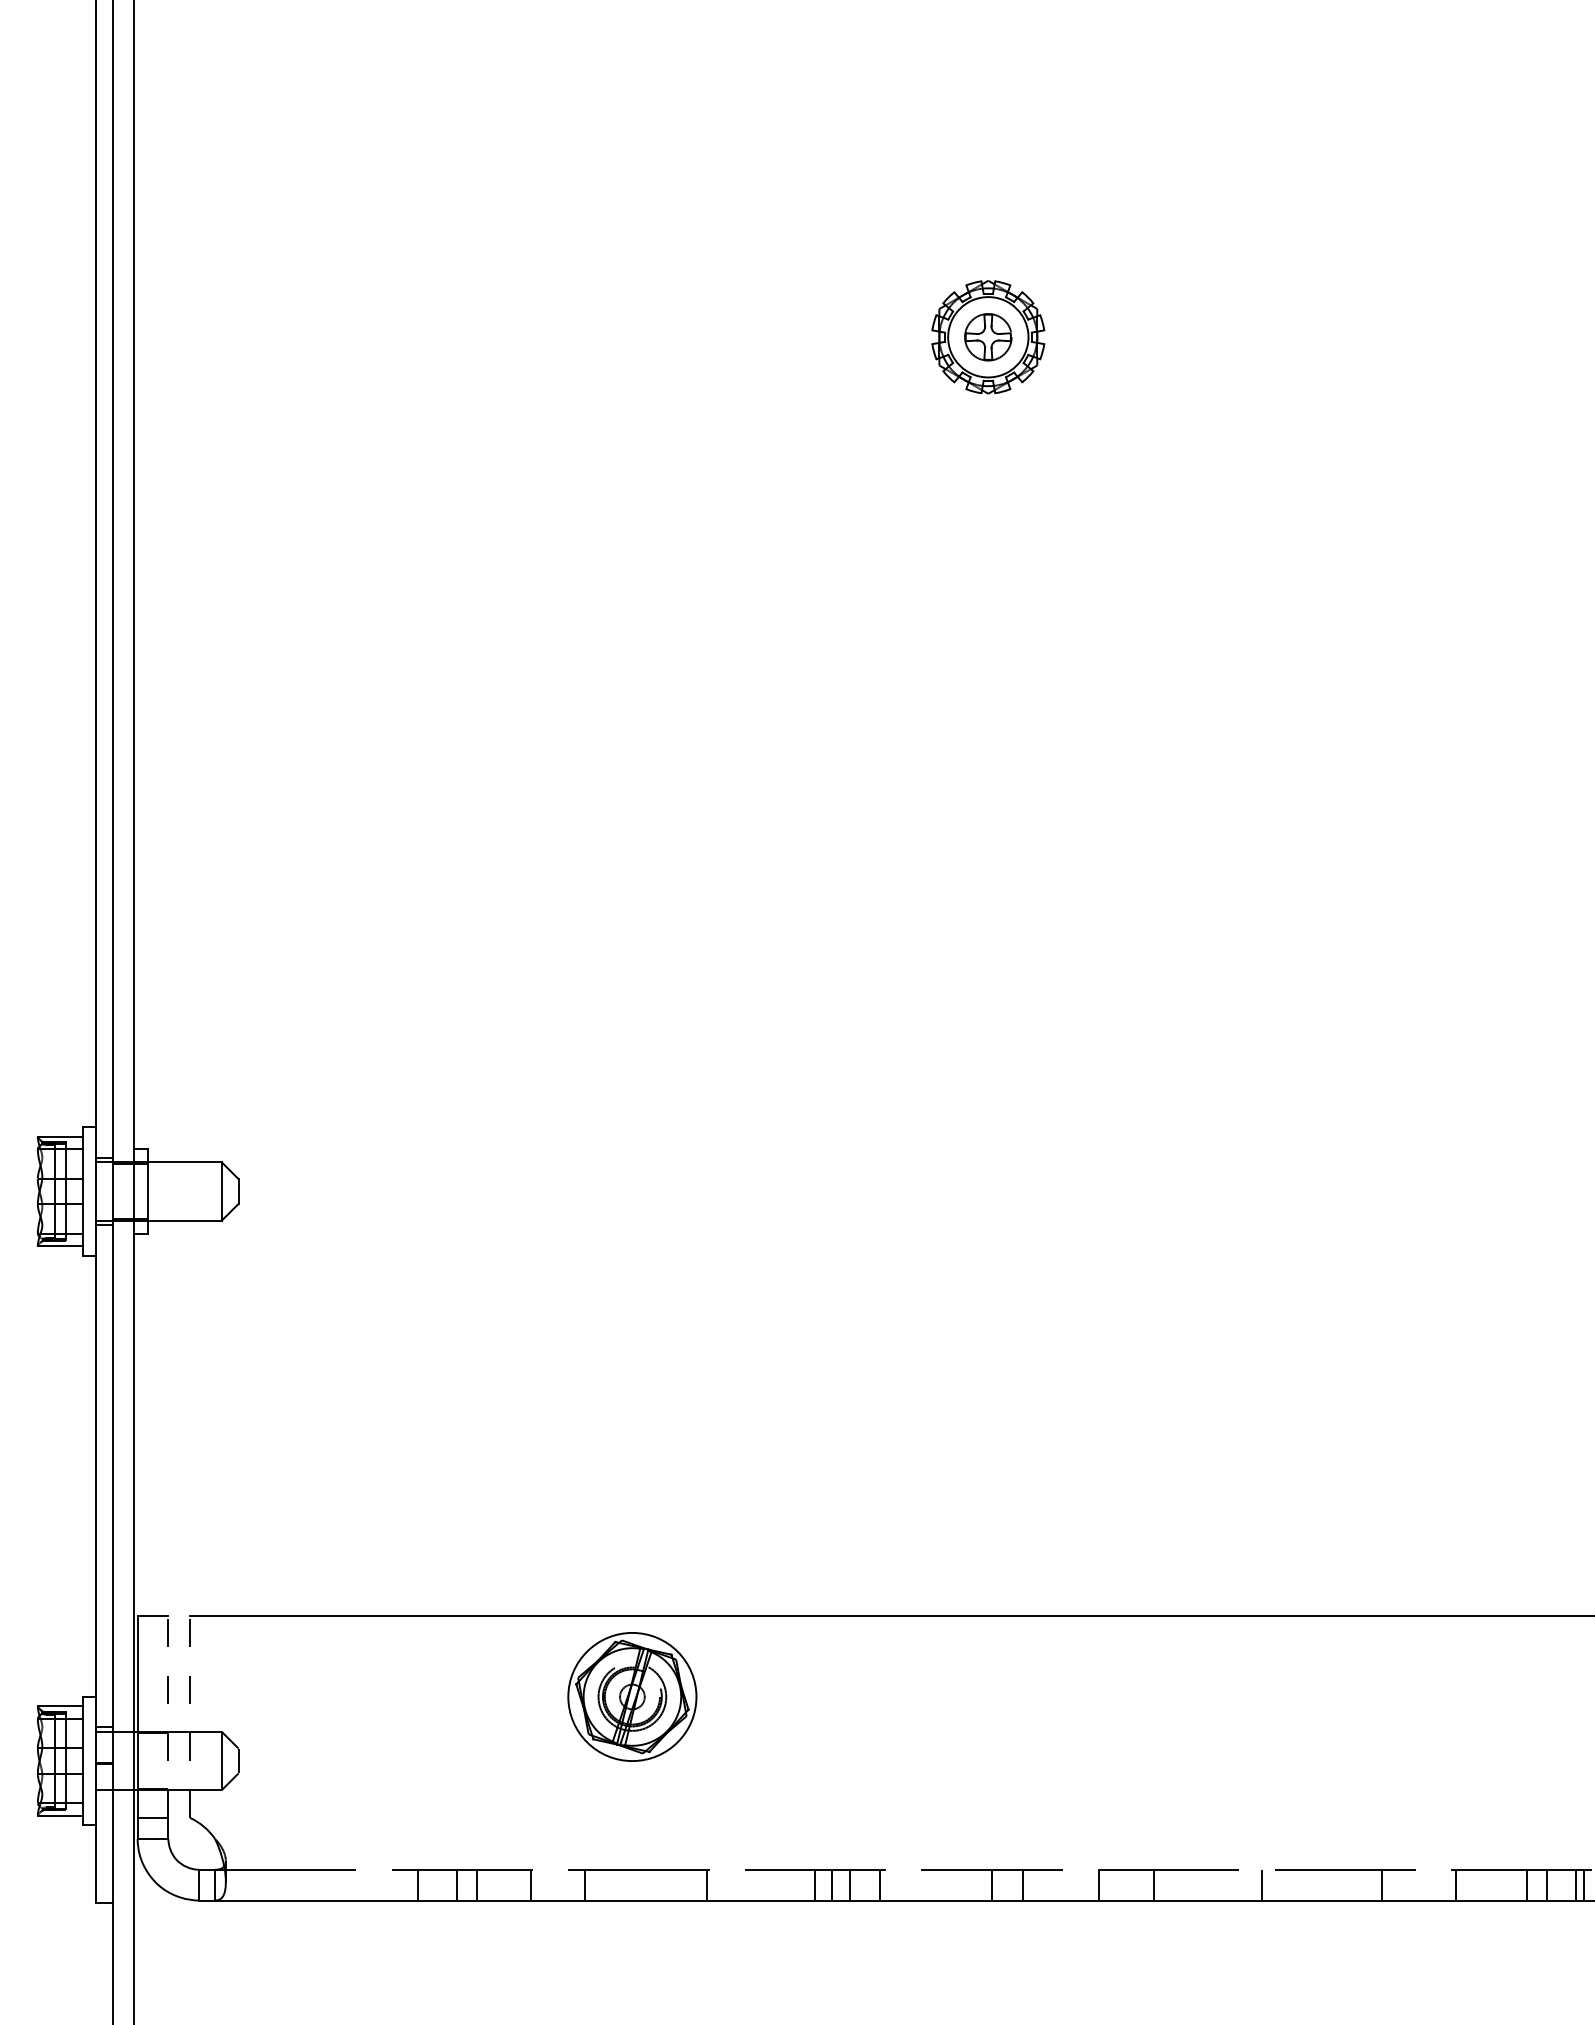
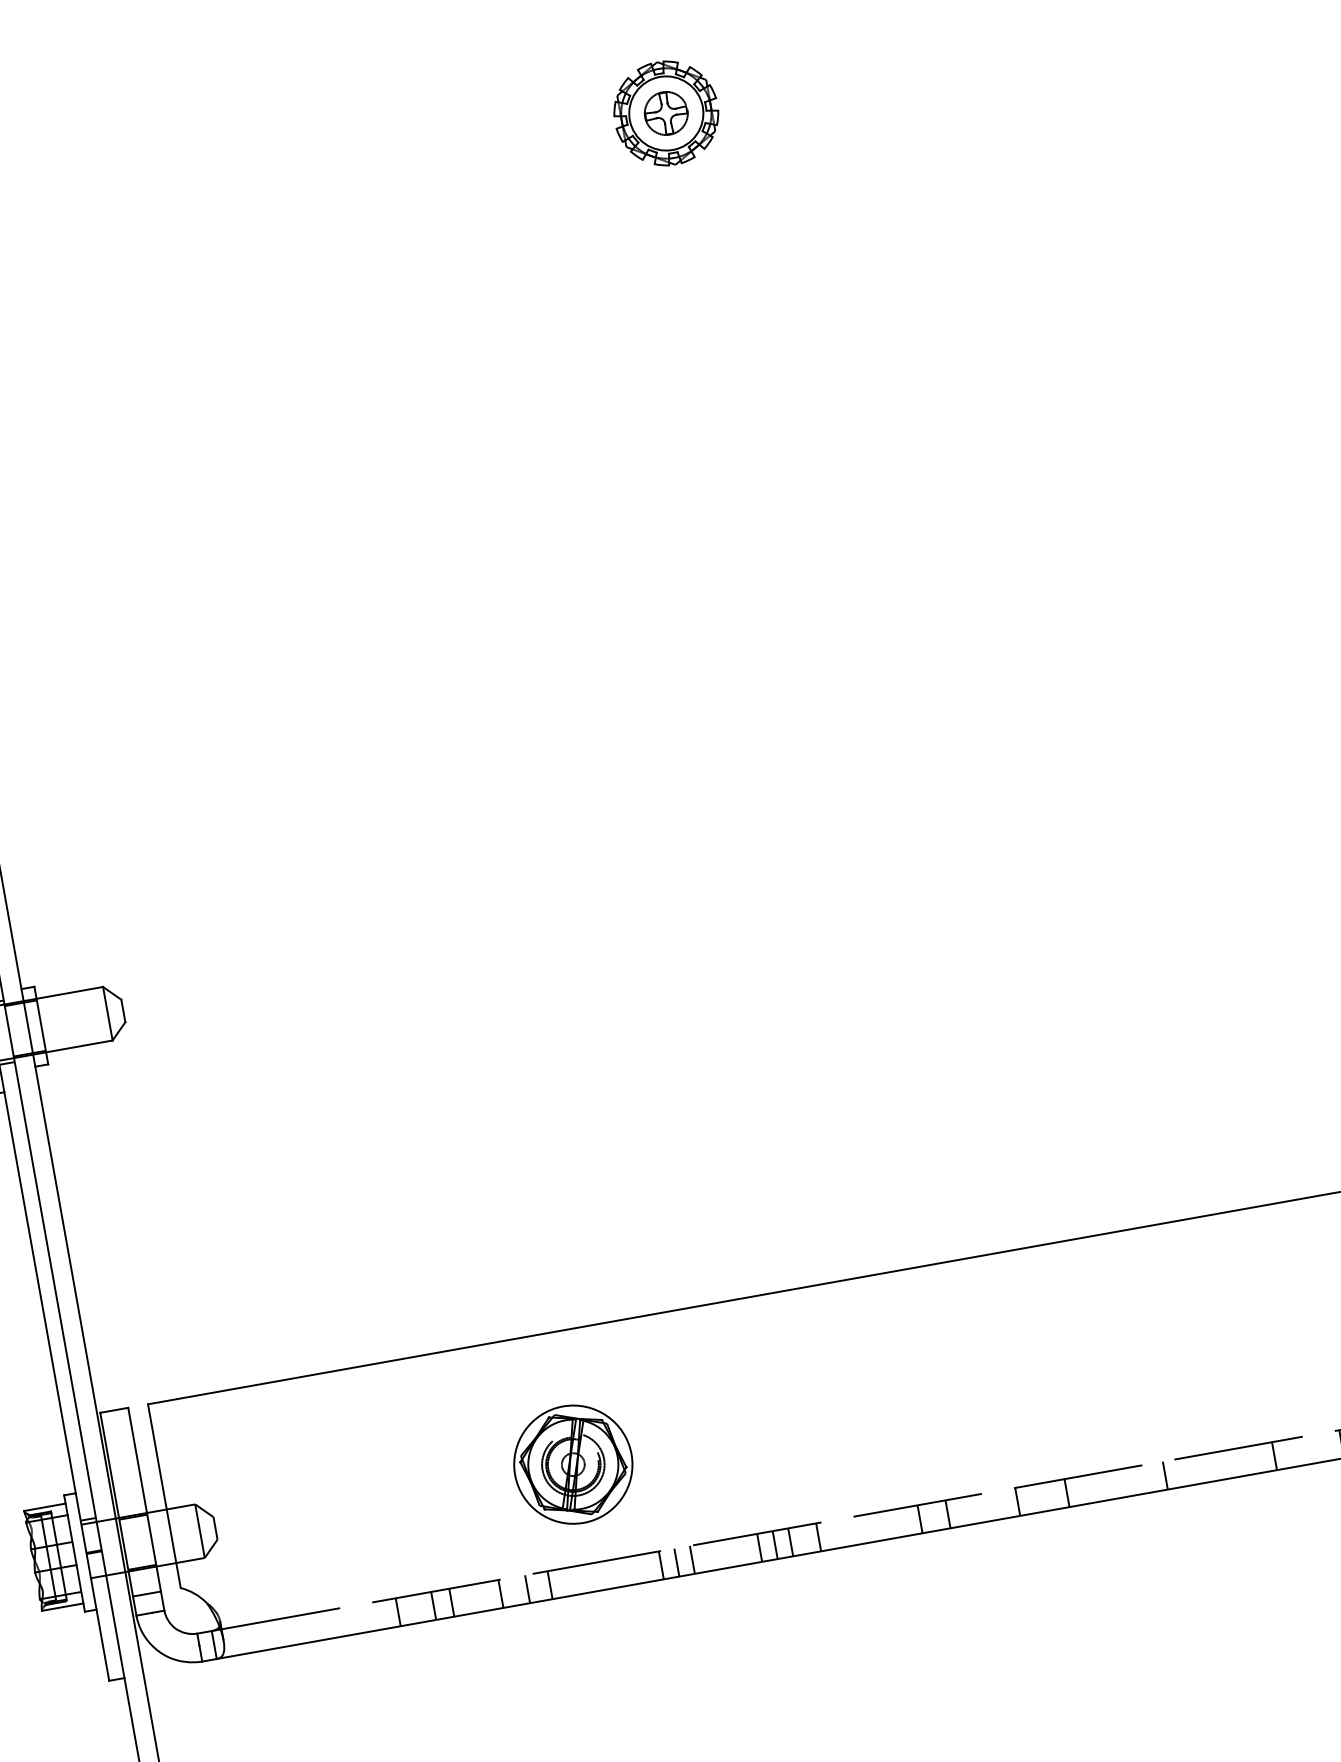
part: (632, 1696) -> (573, 1464), moved
line: (168, 1716) -> (144, 1499), dashed -> solid
line: (190, 1716) -> (164, 1495), dashed -> solid
line: (559, 1884) -> (527, 1588), added
line: (724, 1884) -> (677, 1561), added
line: (741, 1884) -> (692, 1559), added

